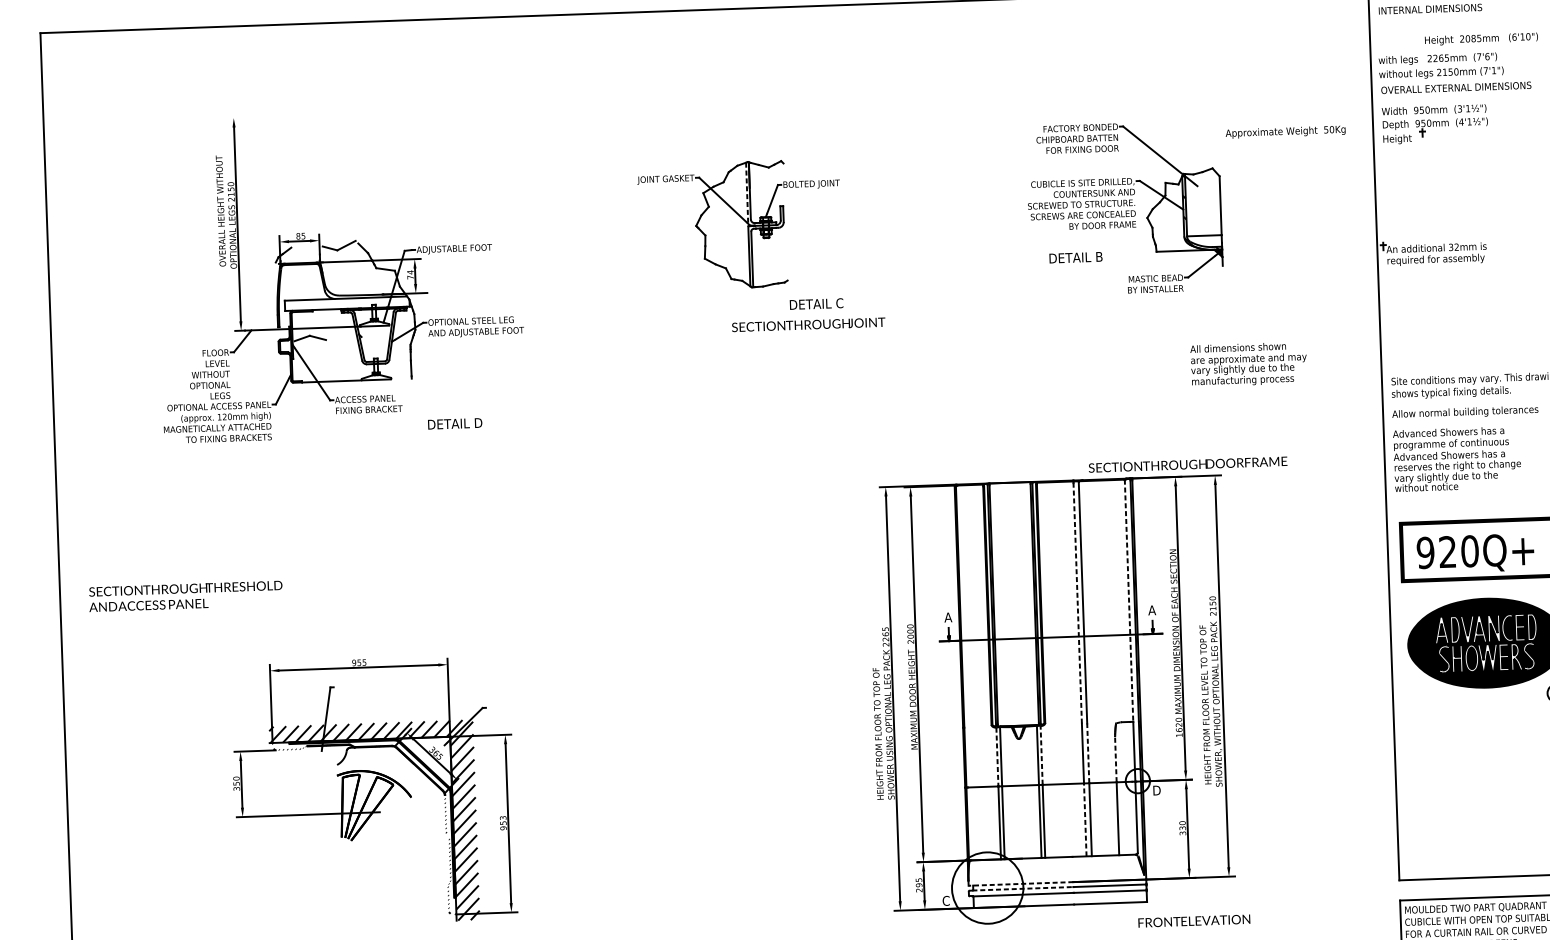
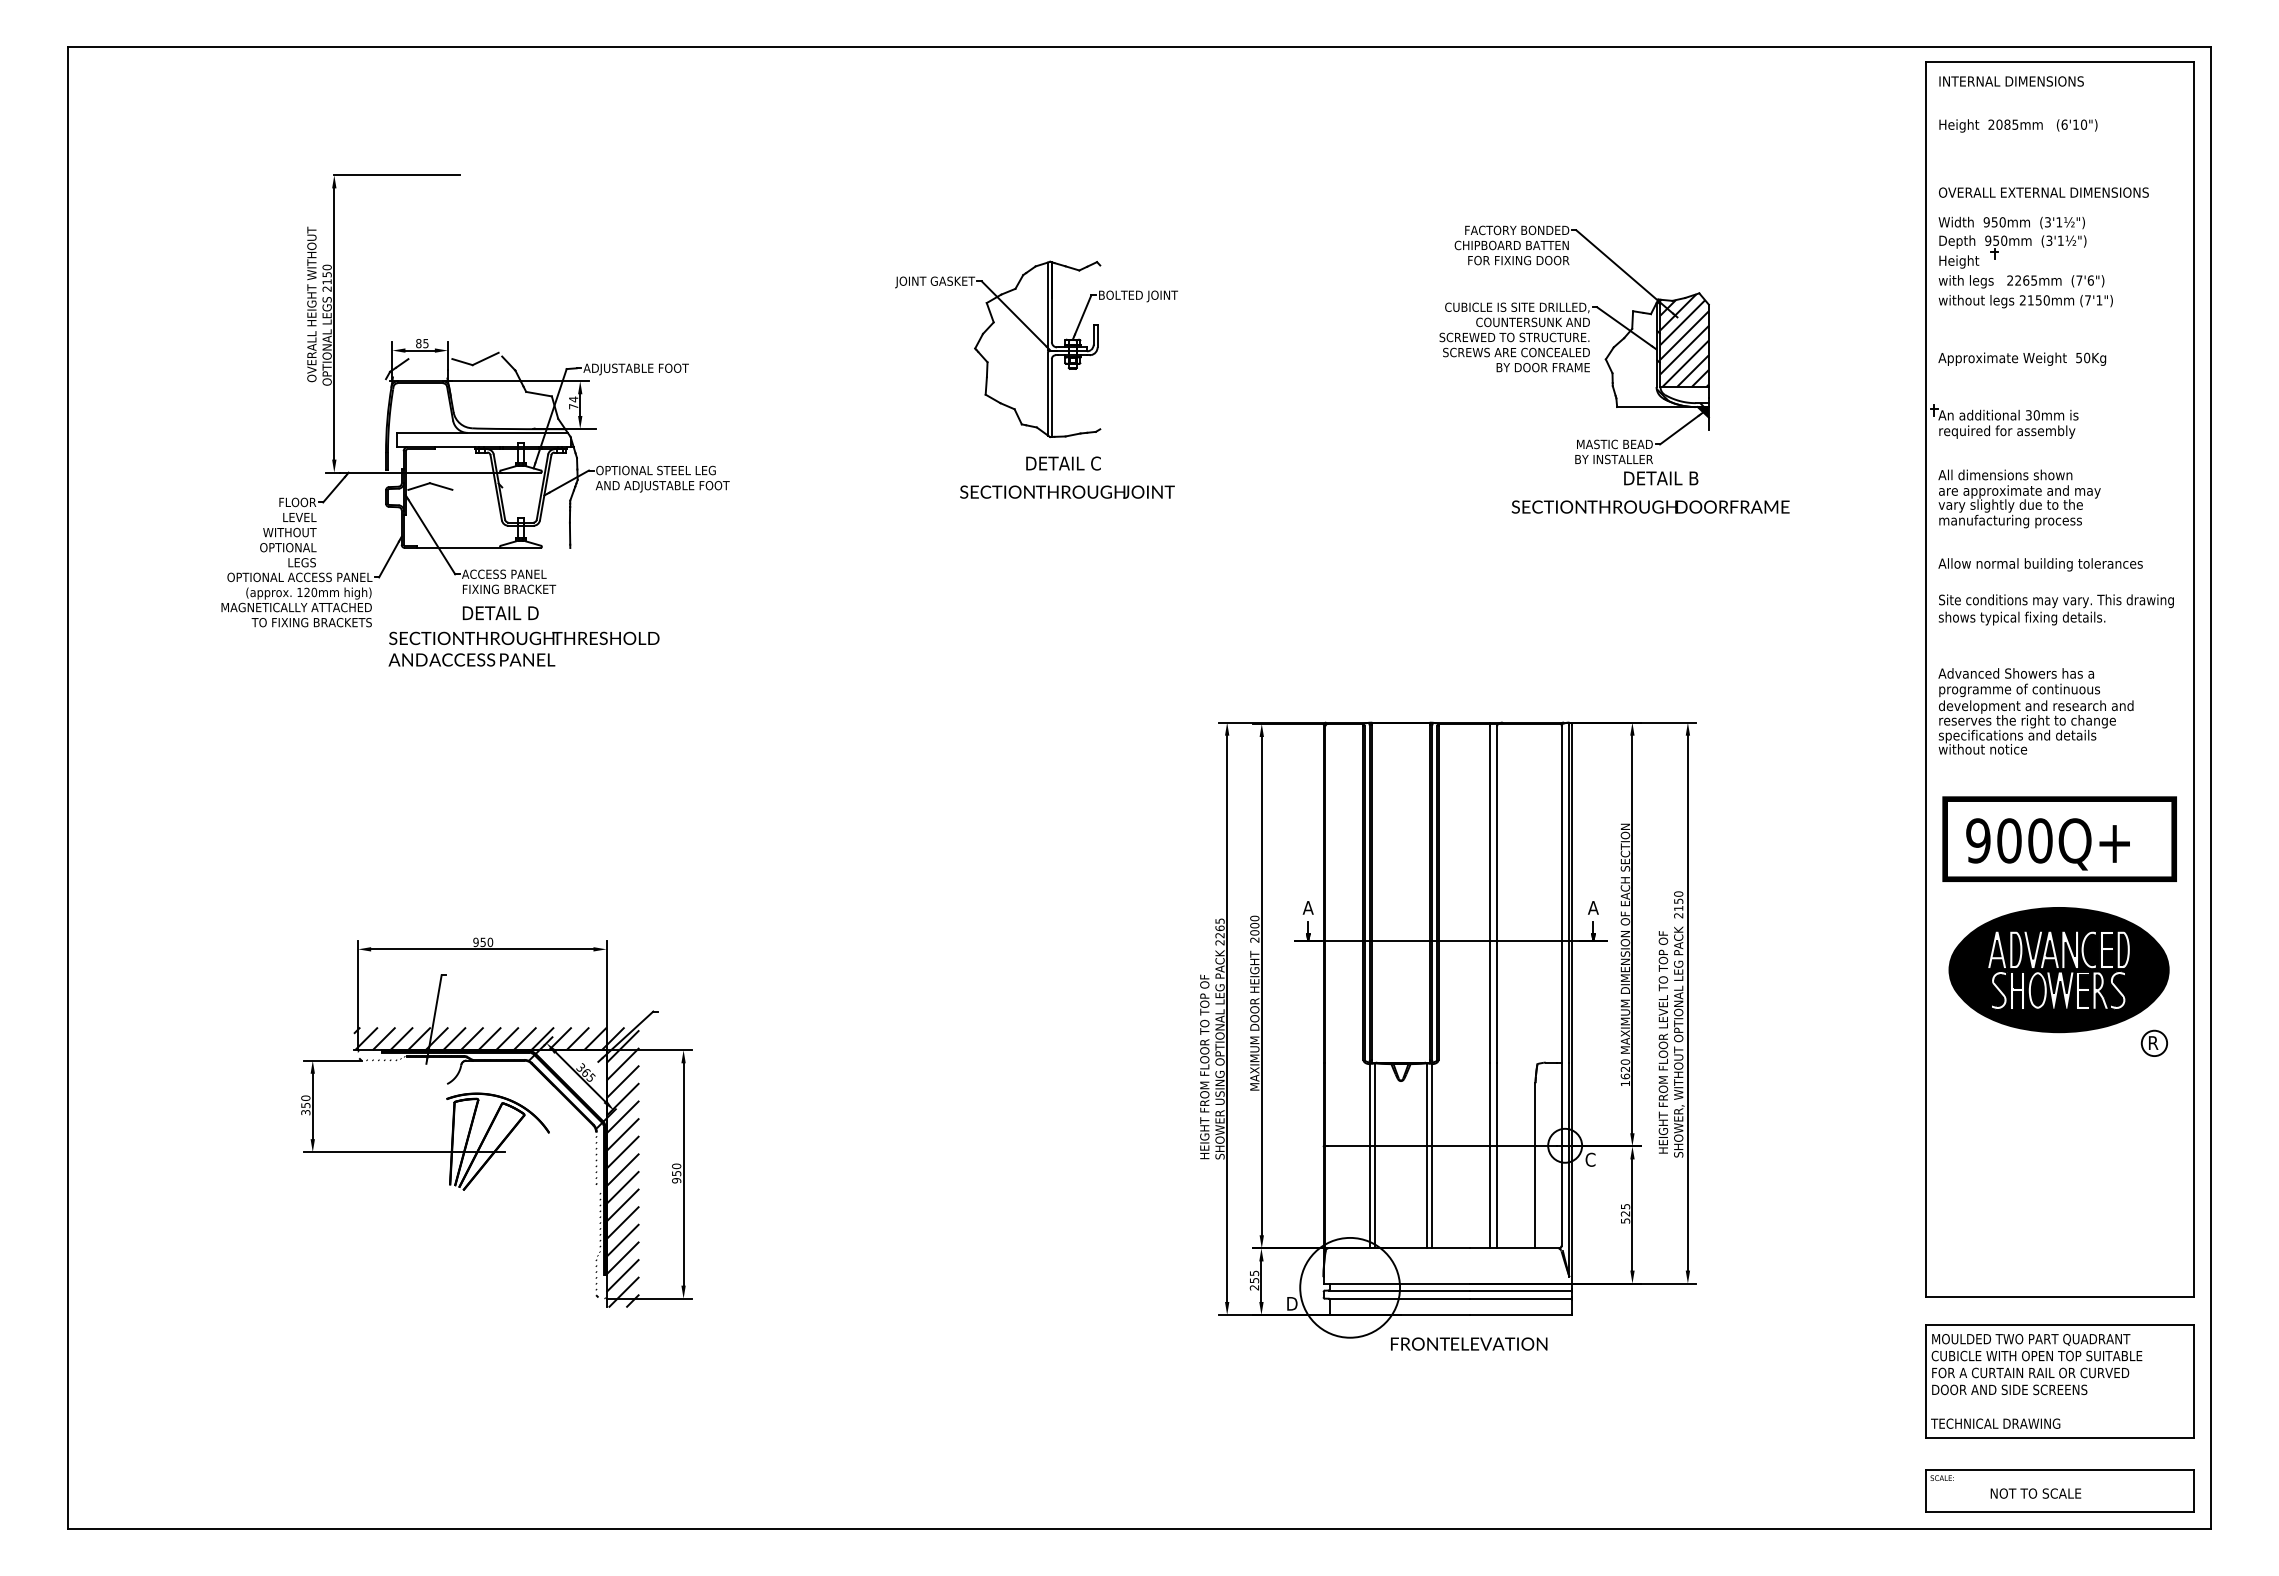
text: (1481, 38) -> (2018, 125), moved
text: (1440, 66) -> (2025, 291), moved
line: (278, 116) -> (397, 175), added
text: (1461, 121) -> (2049, 240), (4'1½") -> (3'1½")
text: (1285, 131) -> (2022, 358), moved
line: (746, 194) -> (1047, 306), dashed -> solid
hatch: (1203, 202) -> (1684, 340), added
text: (1456, 247) -> (2036, 415), 32mm -> 30mm
text: (1076, 257) -> (1661, 478), moved
text: (816, 304) -> (1063, 463), moved
text: (808, 324) -> (1067, 491), moved
text: (1248, 364) -> (2019, 498), moved
text: (1465, 412) -> (2040, 564), moved
text: (454, 423) -> (500, 612), moved
text: (1463, 455) -> (2035, 706), Advanced Showers has a -> development and research and
text: (1187, 464) -> (1650, 506), moved
text: (1451, 477) -> (2017, 736), vary slightly due to the -> specifications and details
text: (1447, 551) -> (2009, 840), 920Q+ -> 900Q+
text: (185, 595) -> (523, 648), moved
line: (1128, 600) -> (1561, 893), dashed -> solid
line: (1077, 601) -> (1489, 892), dashed -> solid
text: (364, 662) -> (490, 942), 955 -> 950
line: (1088, 753) -> (1497, 1104), dashed -> solid
line: (1041, 755) -> (1431, 1105), dashed -> solid
line: (997, 757) -> (1370, 1105), dashed -> solid
line: (1115, 759) -> (1535, 1114), dashed -> solid
text: (1156, 790) -> (1590, 1159), D -> C
text: (503, 818) -> (676, 1166), 953 -> 950
line: (1085, 820) -> (1489, 1197), dashed -> solid
text: (1182, 828) -> (1625, 1213), 330 -> 525
line: (1020, 883) -> (1396, 1283), dashed -> solid
text: (918, 885) -> (1253, 1280), 295 -> 255
line: (1023, 888) -> (1399, 1290), dashed -> solid
text: (946, 900) -> (1291, 1303), C -> D
text: (1194, 920) -> (1469, 1343), moved

